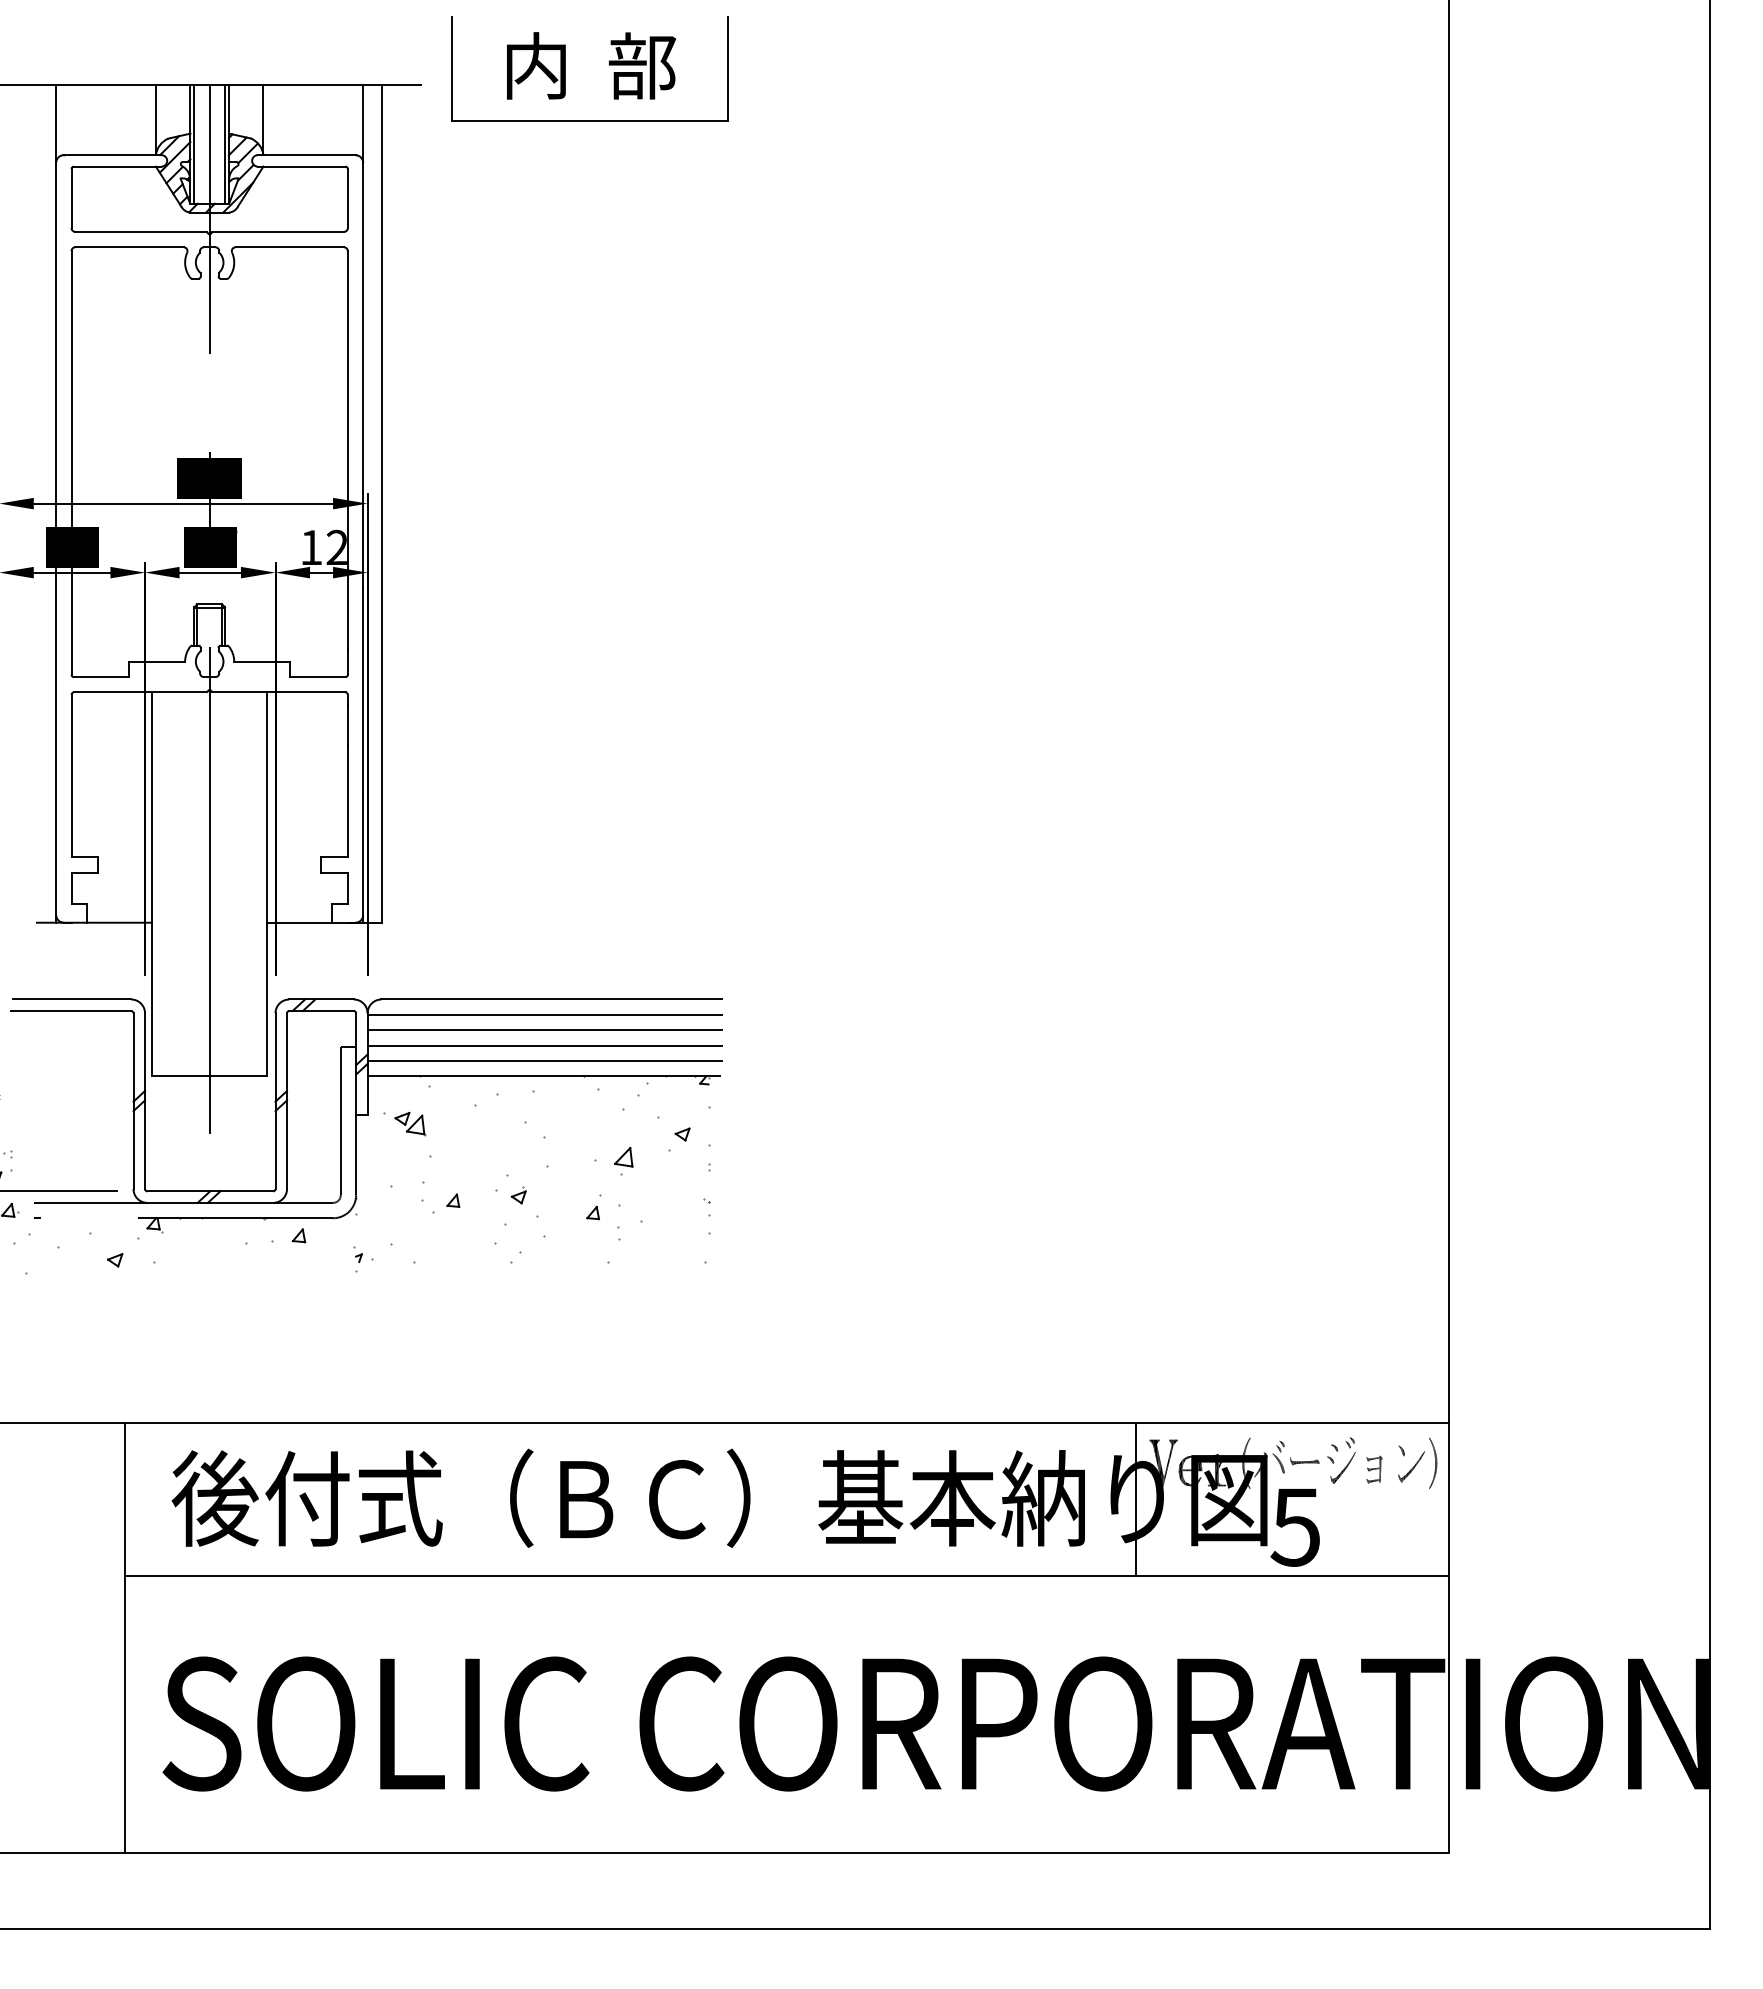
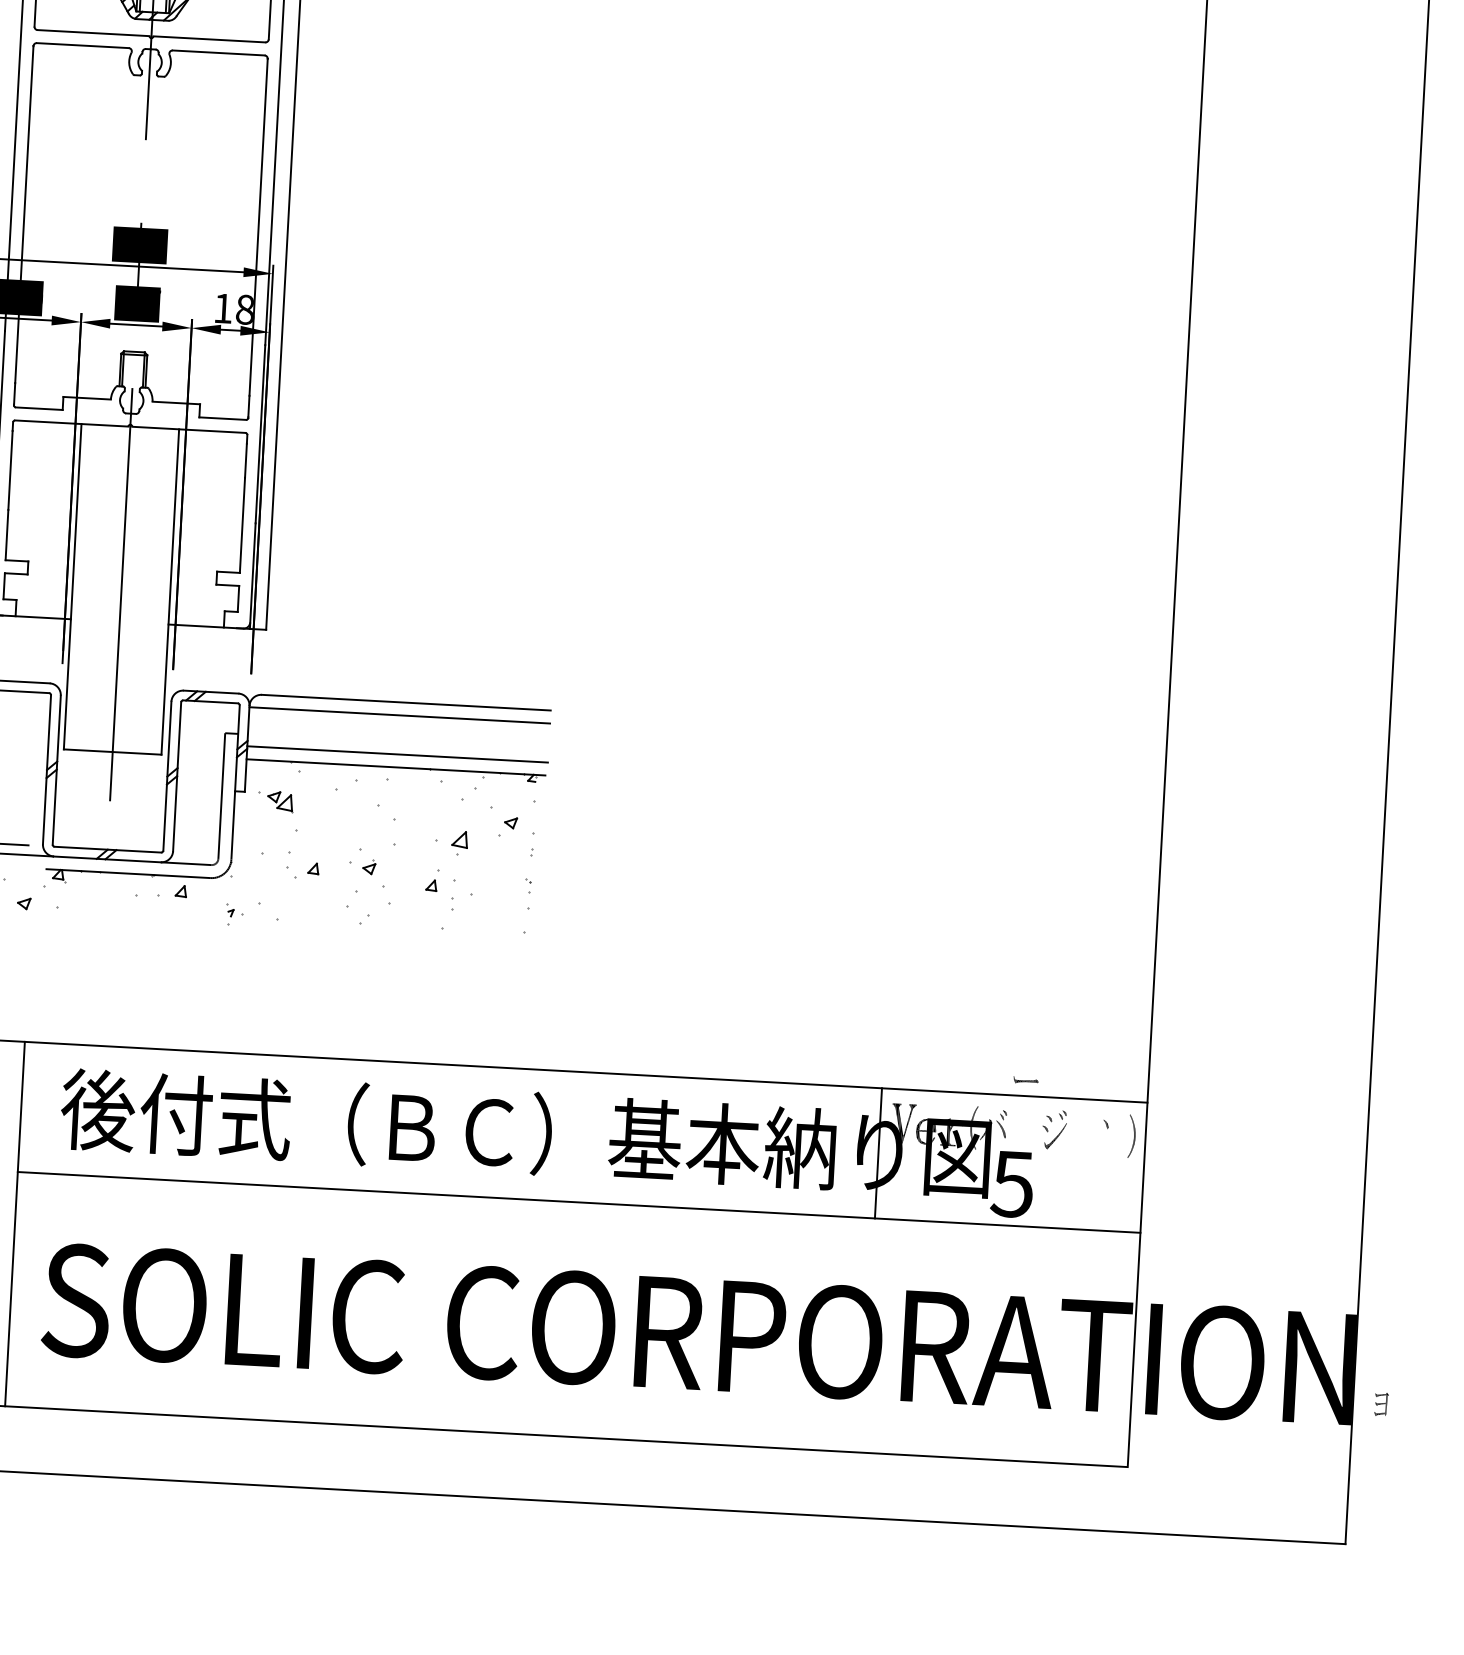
text: (336, 547) -> (244, 309), 12 -> 18
line: (544, 1030) -> (398, 728), removed
line: (544, 1045) -> (397, 741), removed
part: (1304, 1461) -> (1025, 1080), moved
part: (1411, 1466) -> (1113, 1138), removed
part: (1374, 1469) -> (1381, 1404), moved

